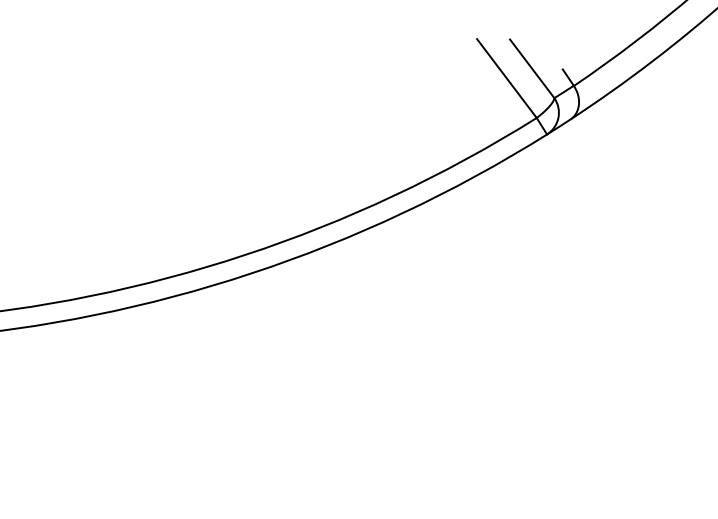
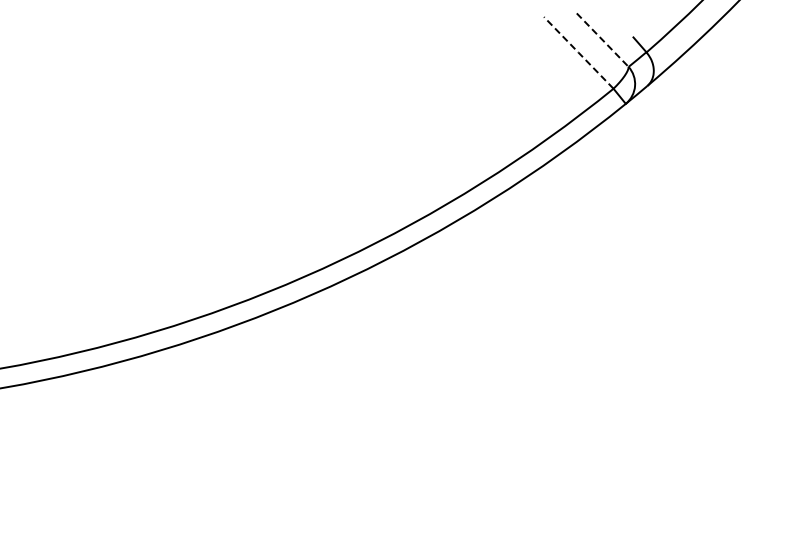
line: (532, 68) -> (603, 40), solid -> dashed
line: (506, 77) -> (578, 52), solid -> dashed

